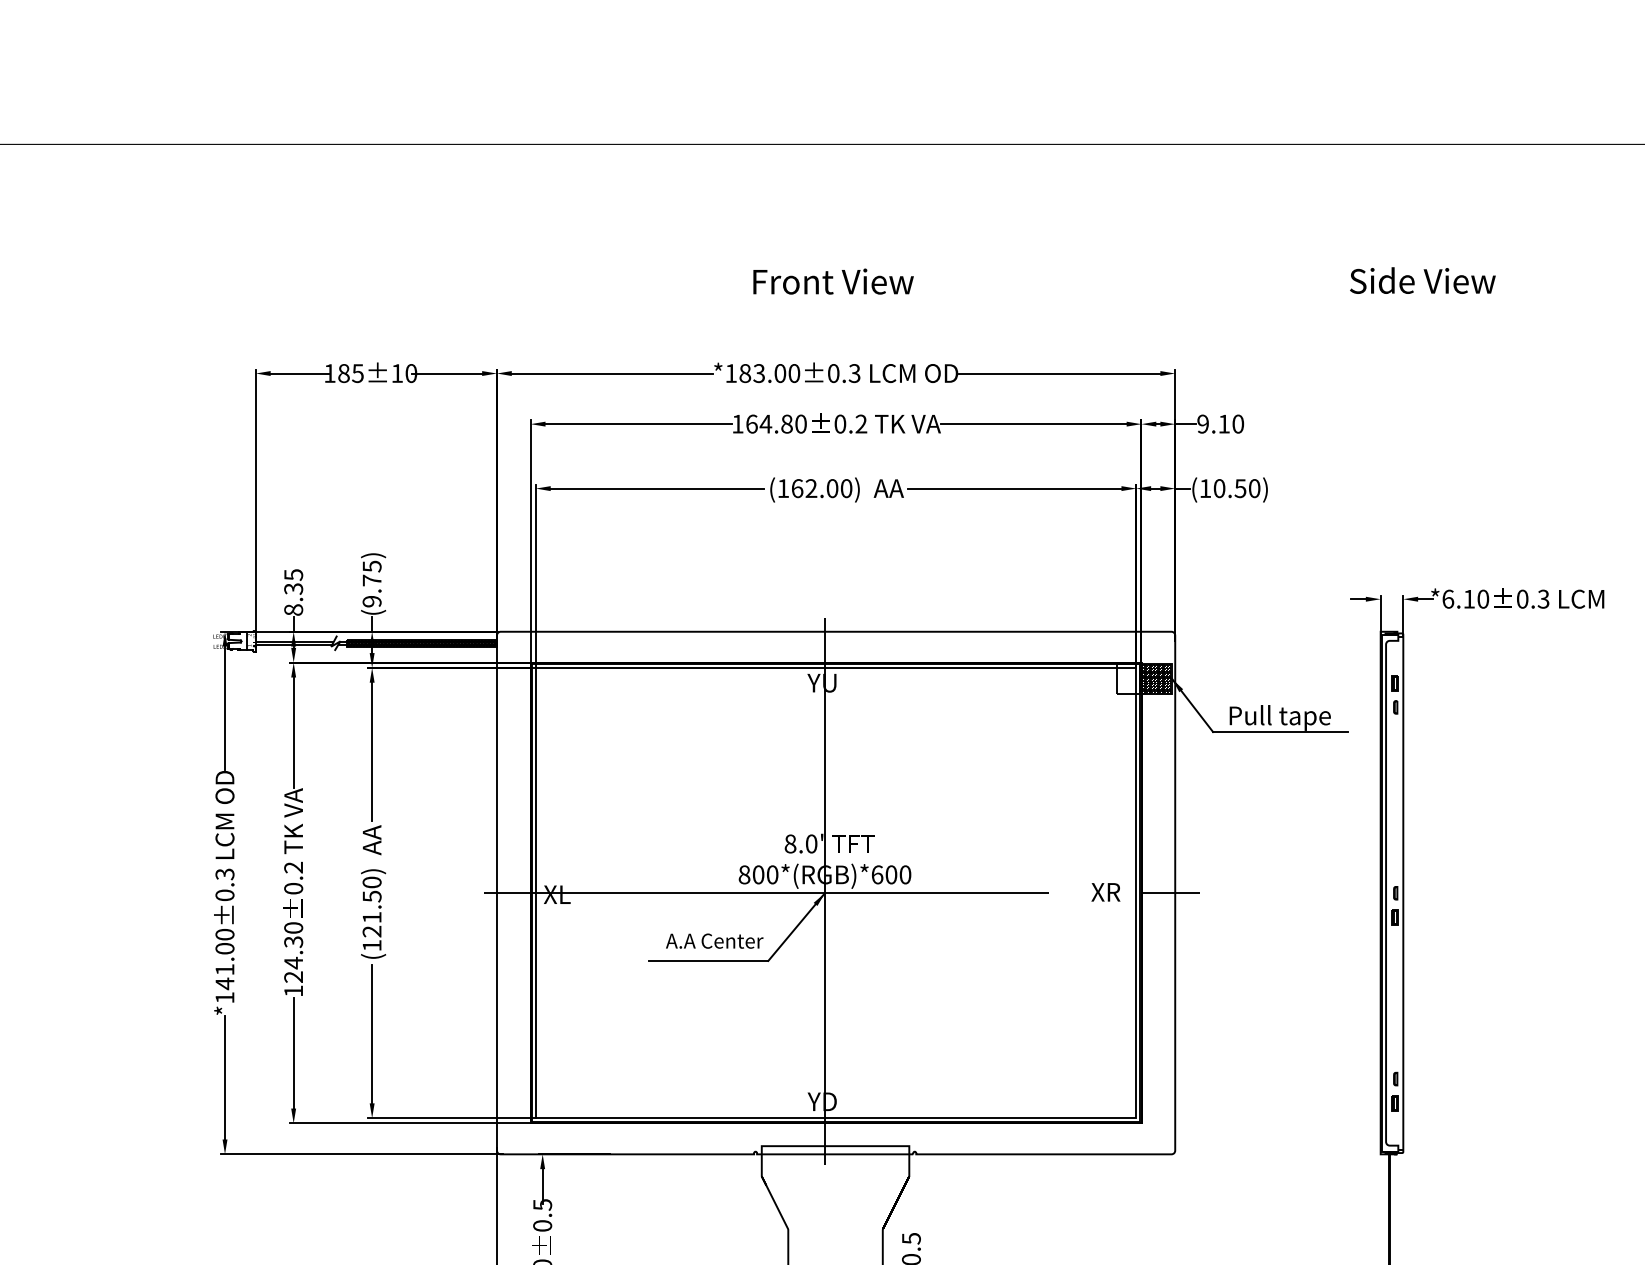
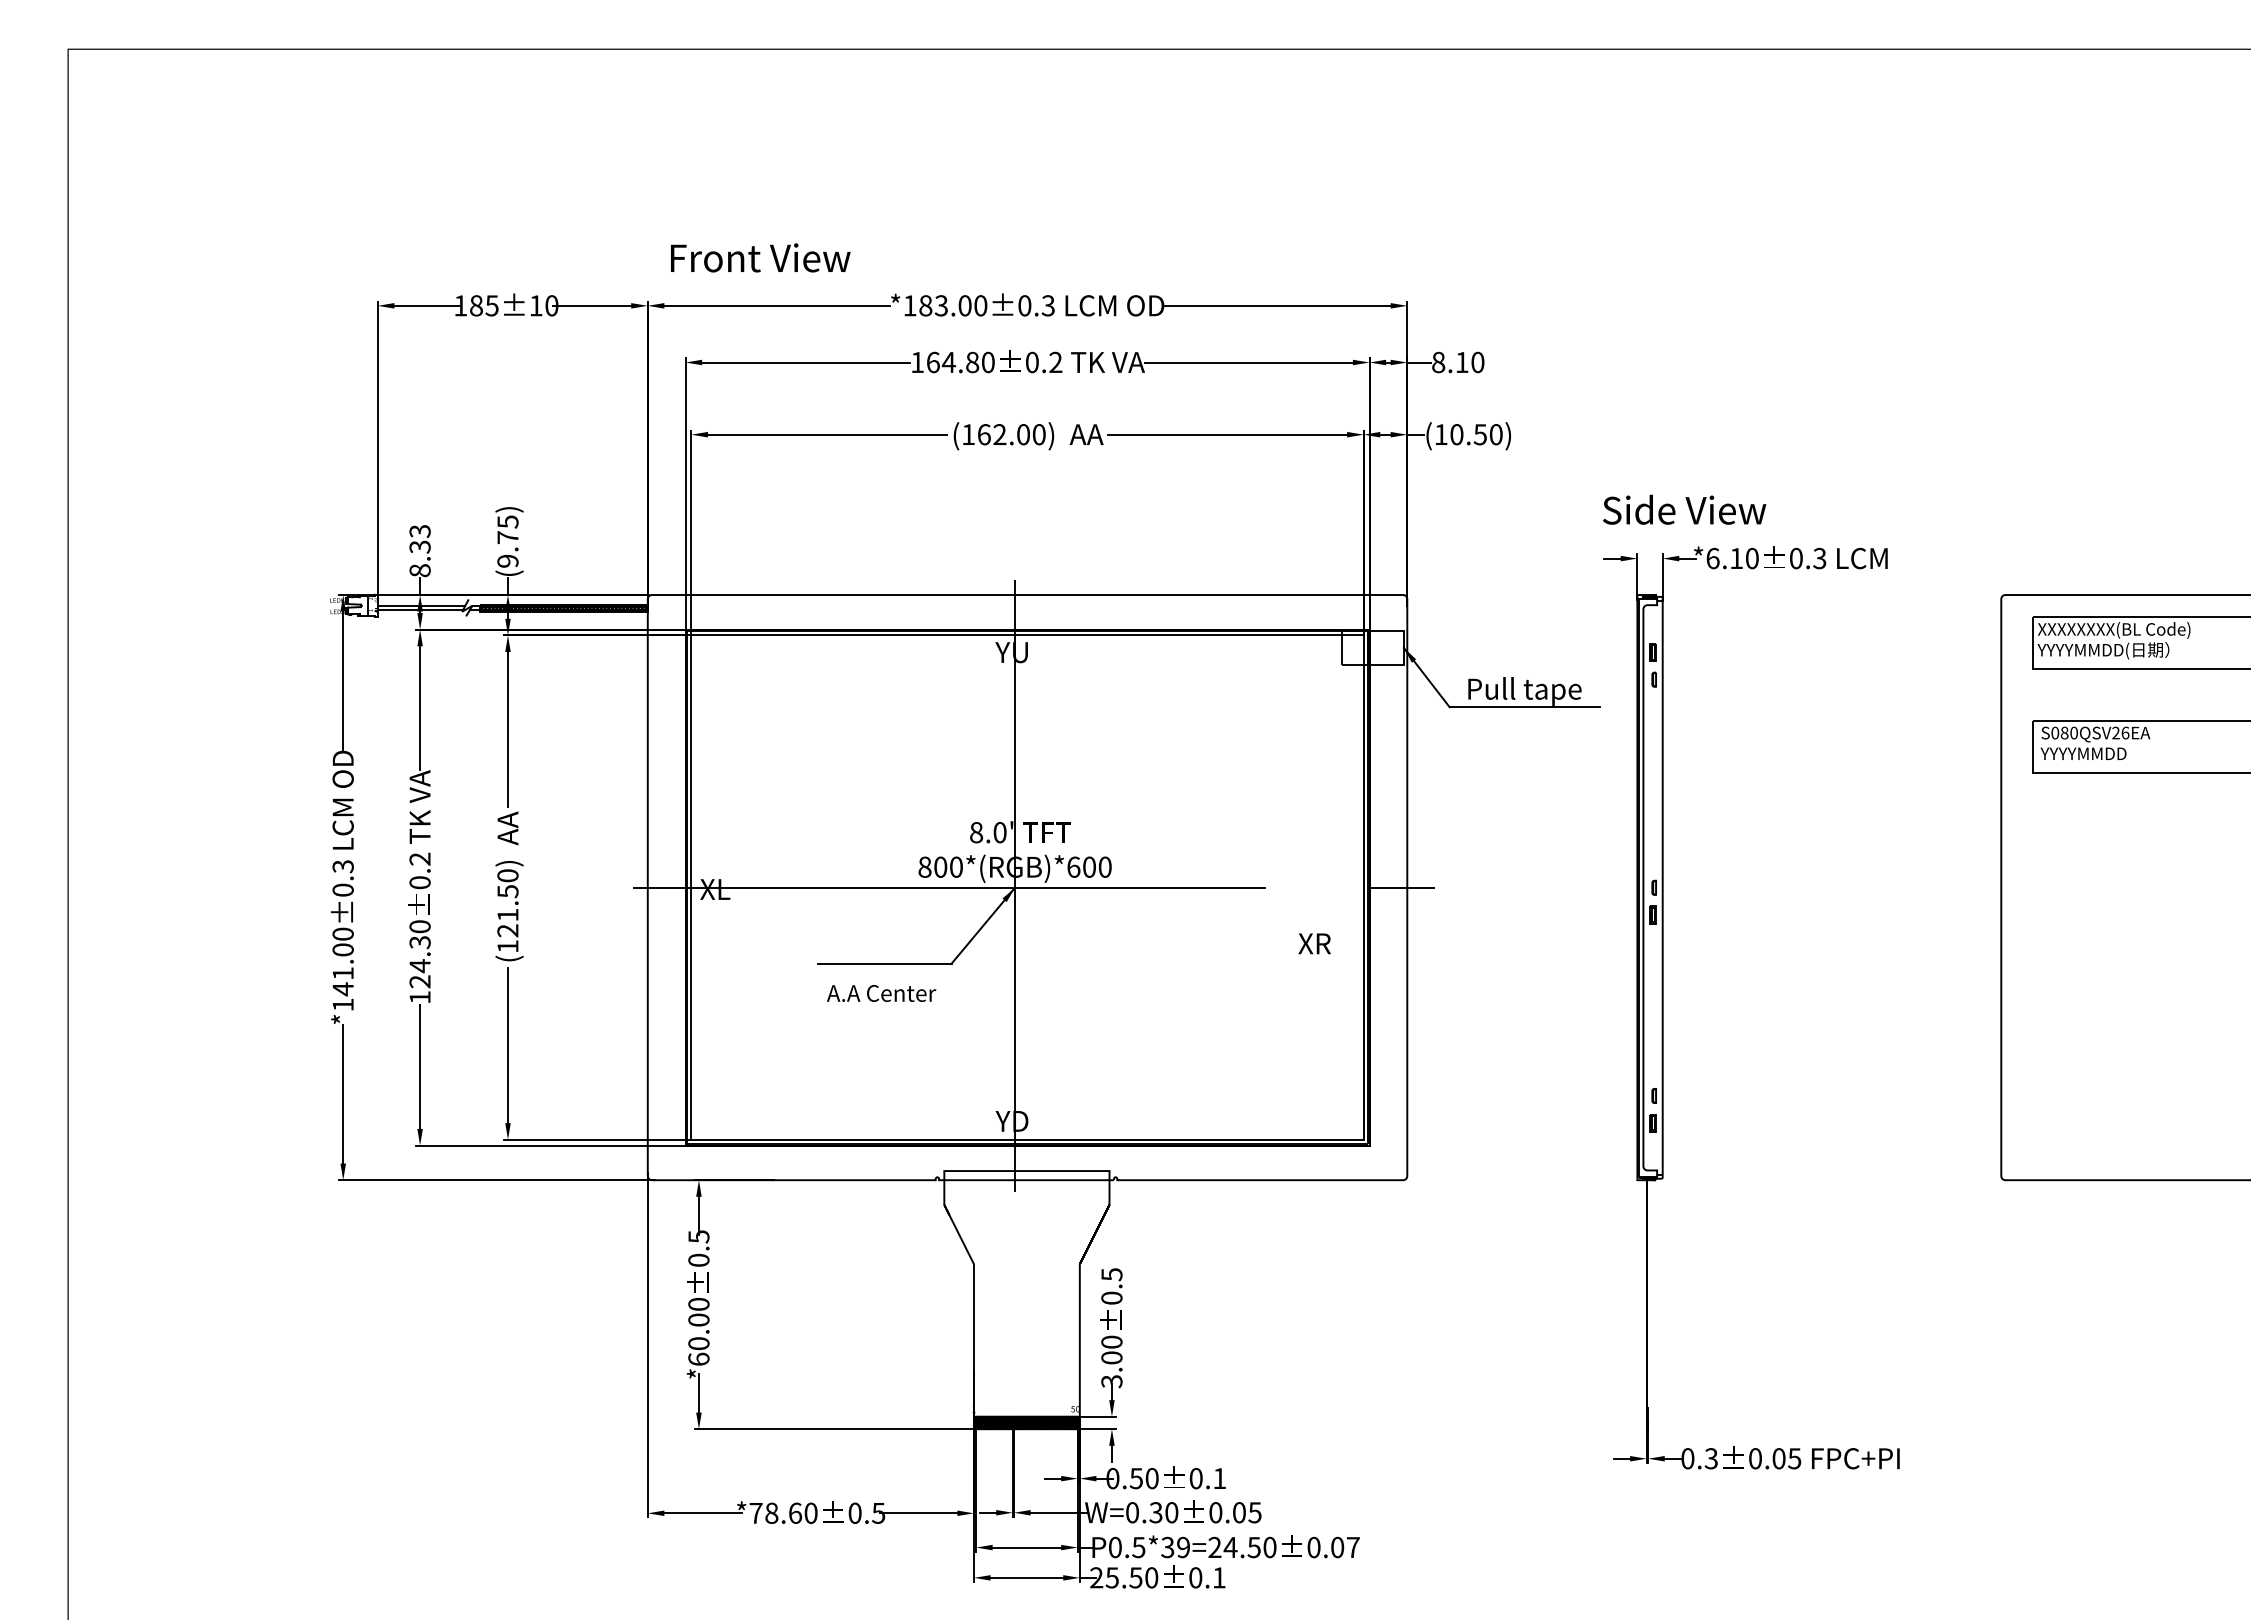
text: (1422, 280) -> (1684, 509), moved
text: (833, 281) -> (760, 257), moved
text: (1203, 424) -> (1438, 362), 9.10 -> 8.10
text: (293, 575) -> (419, 531), 8.35 -> 8.33
hatch: (1155, 678) -> (1385, 647), removed
text: (1105, 892) -> (1314, 943), moved
text: (714, 941) -> (881, 993), moved

